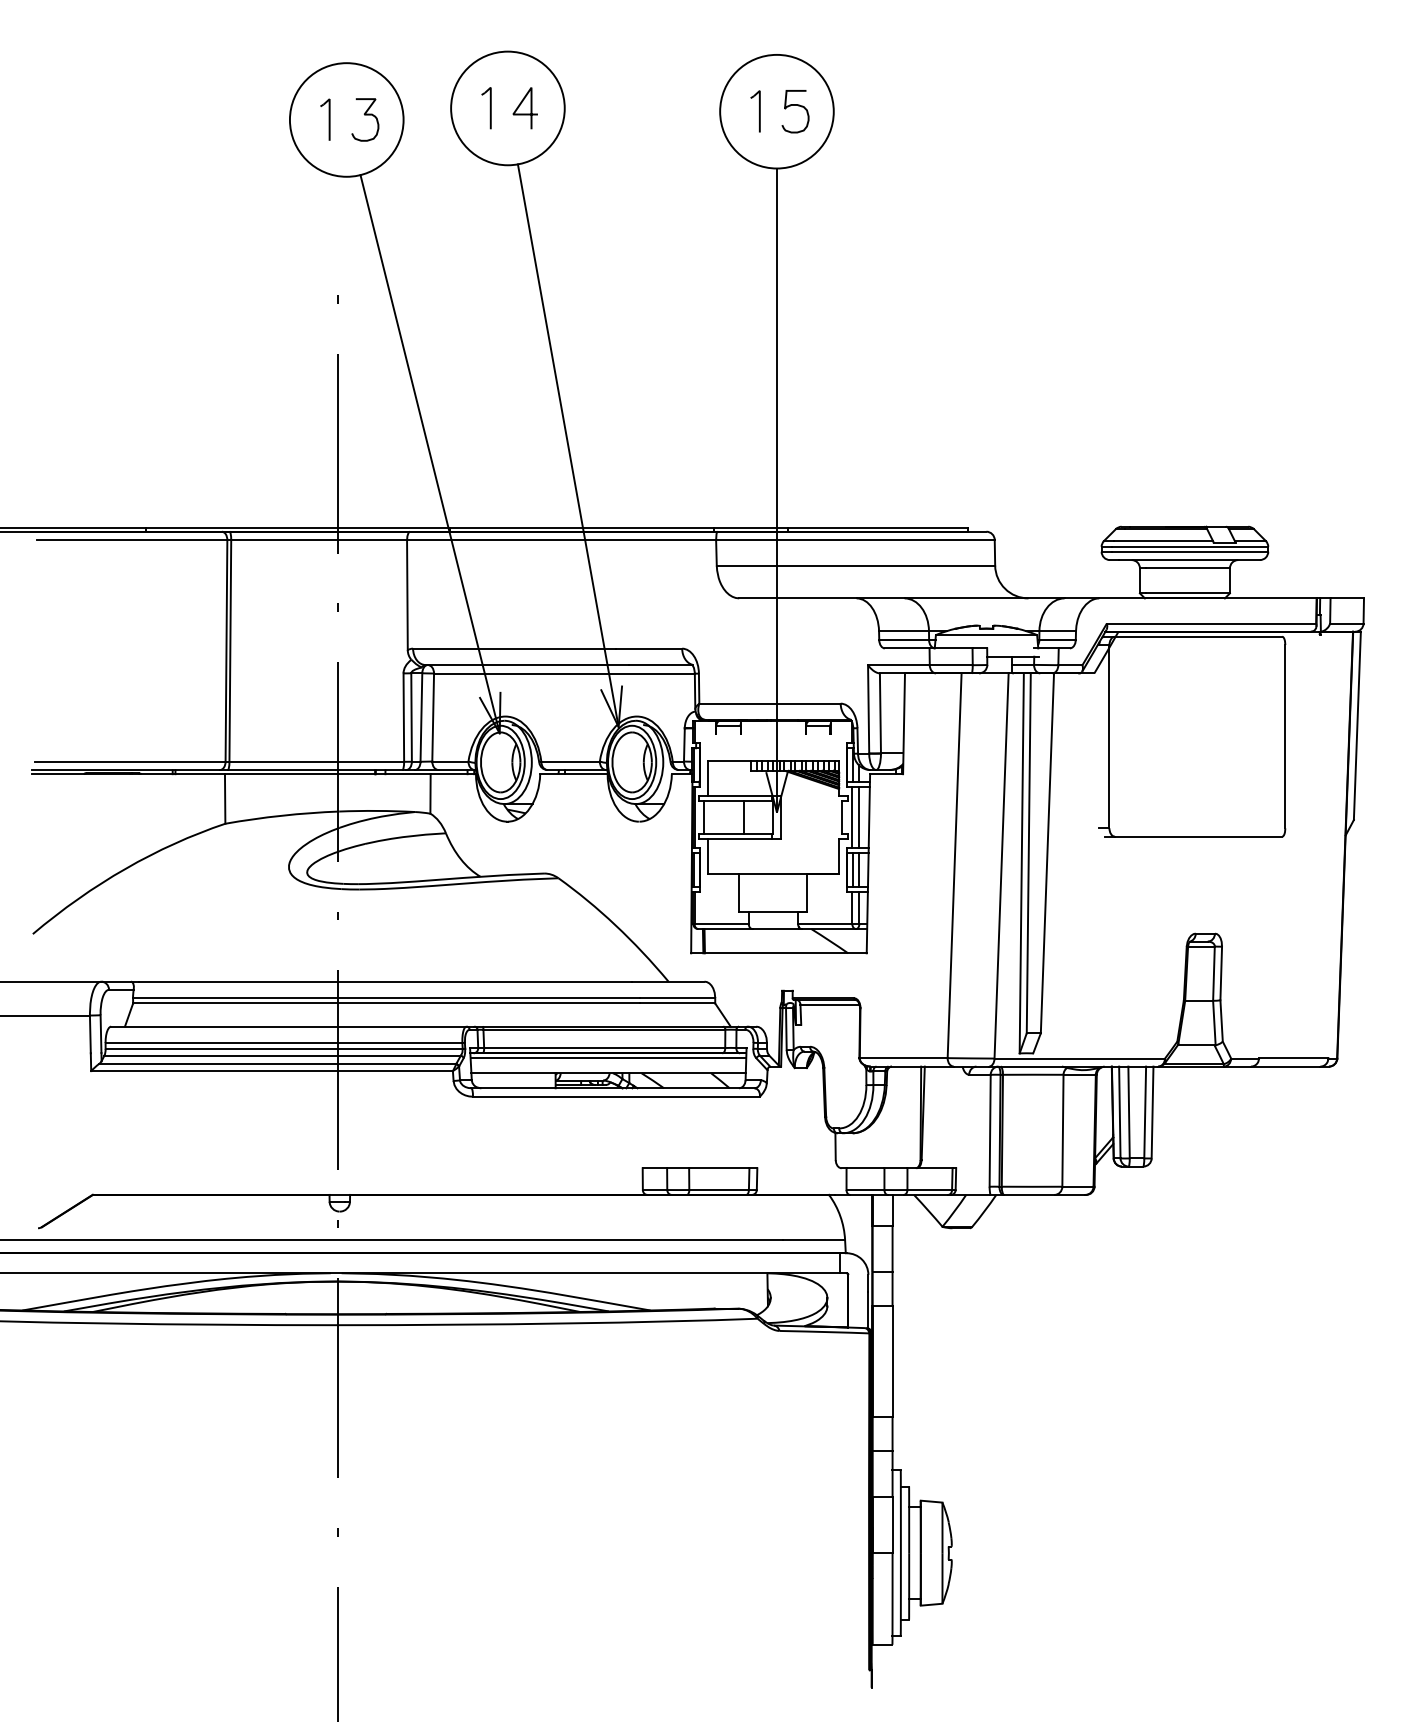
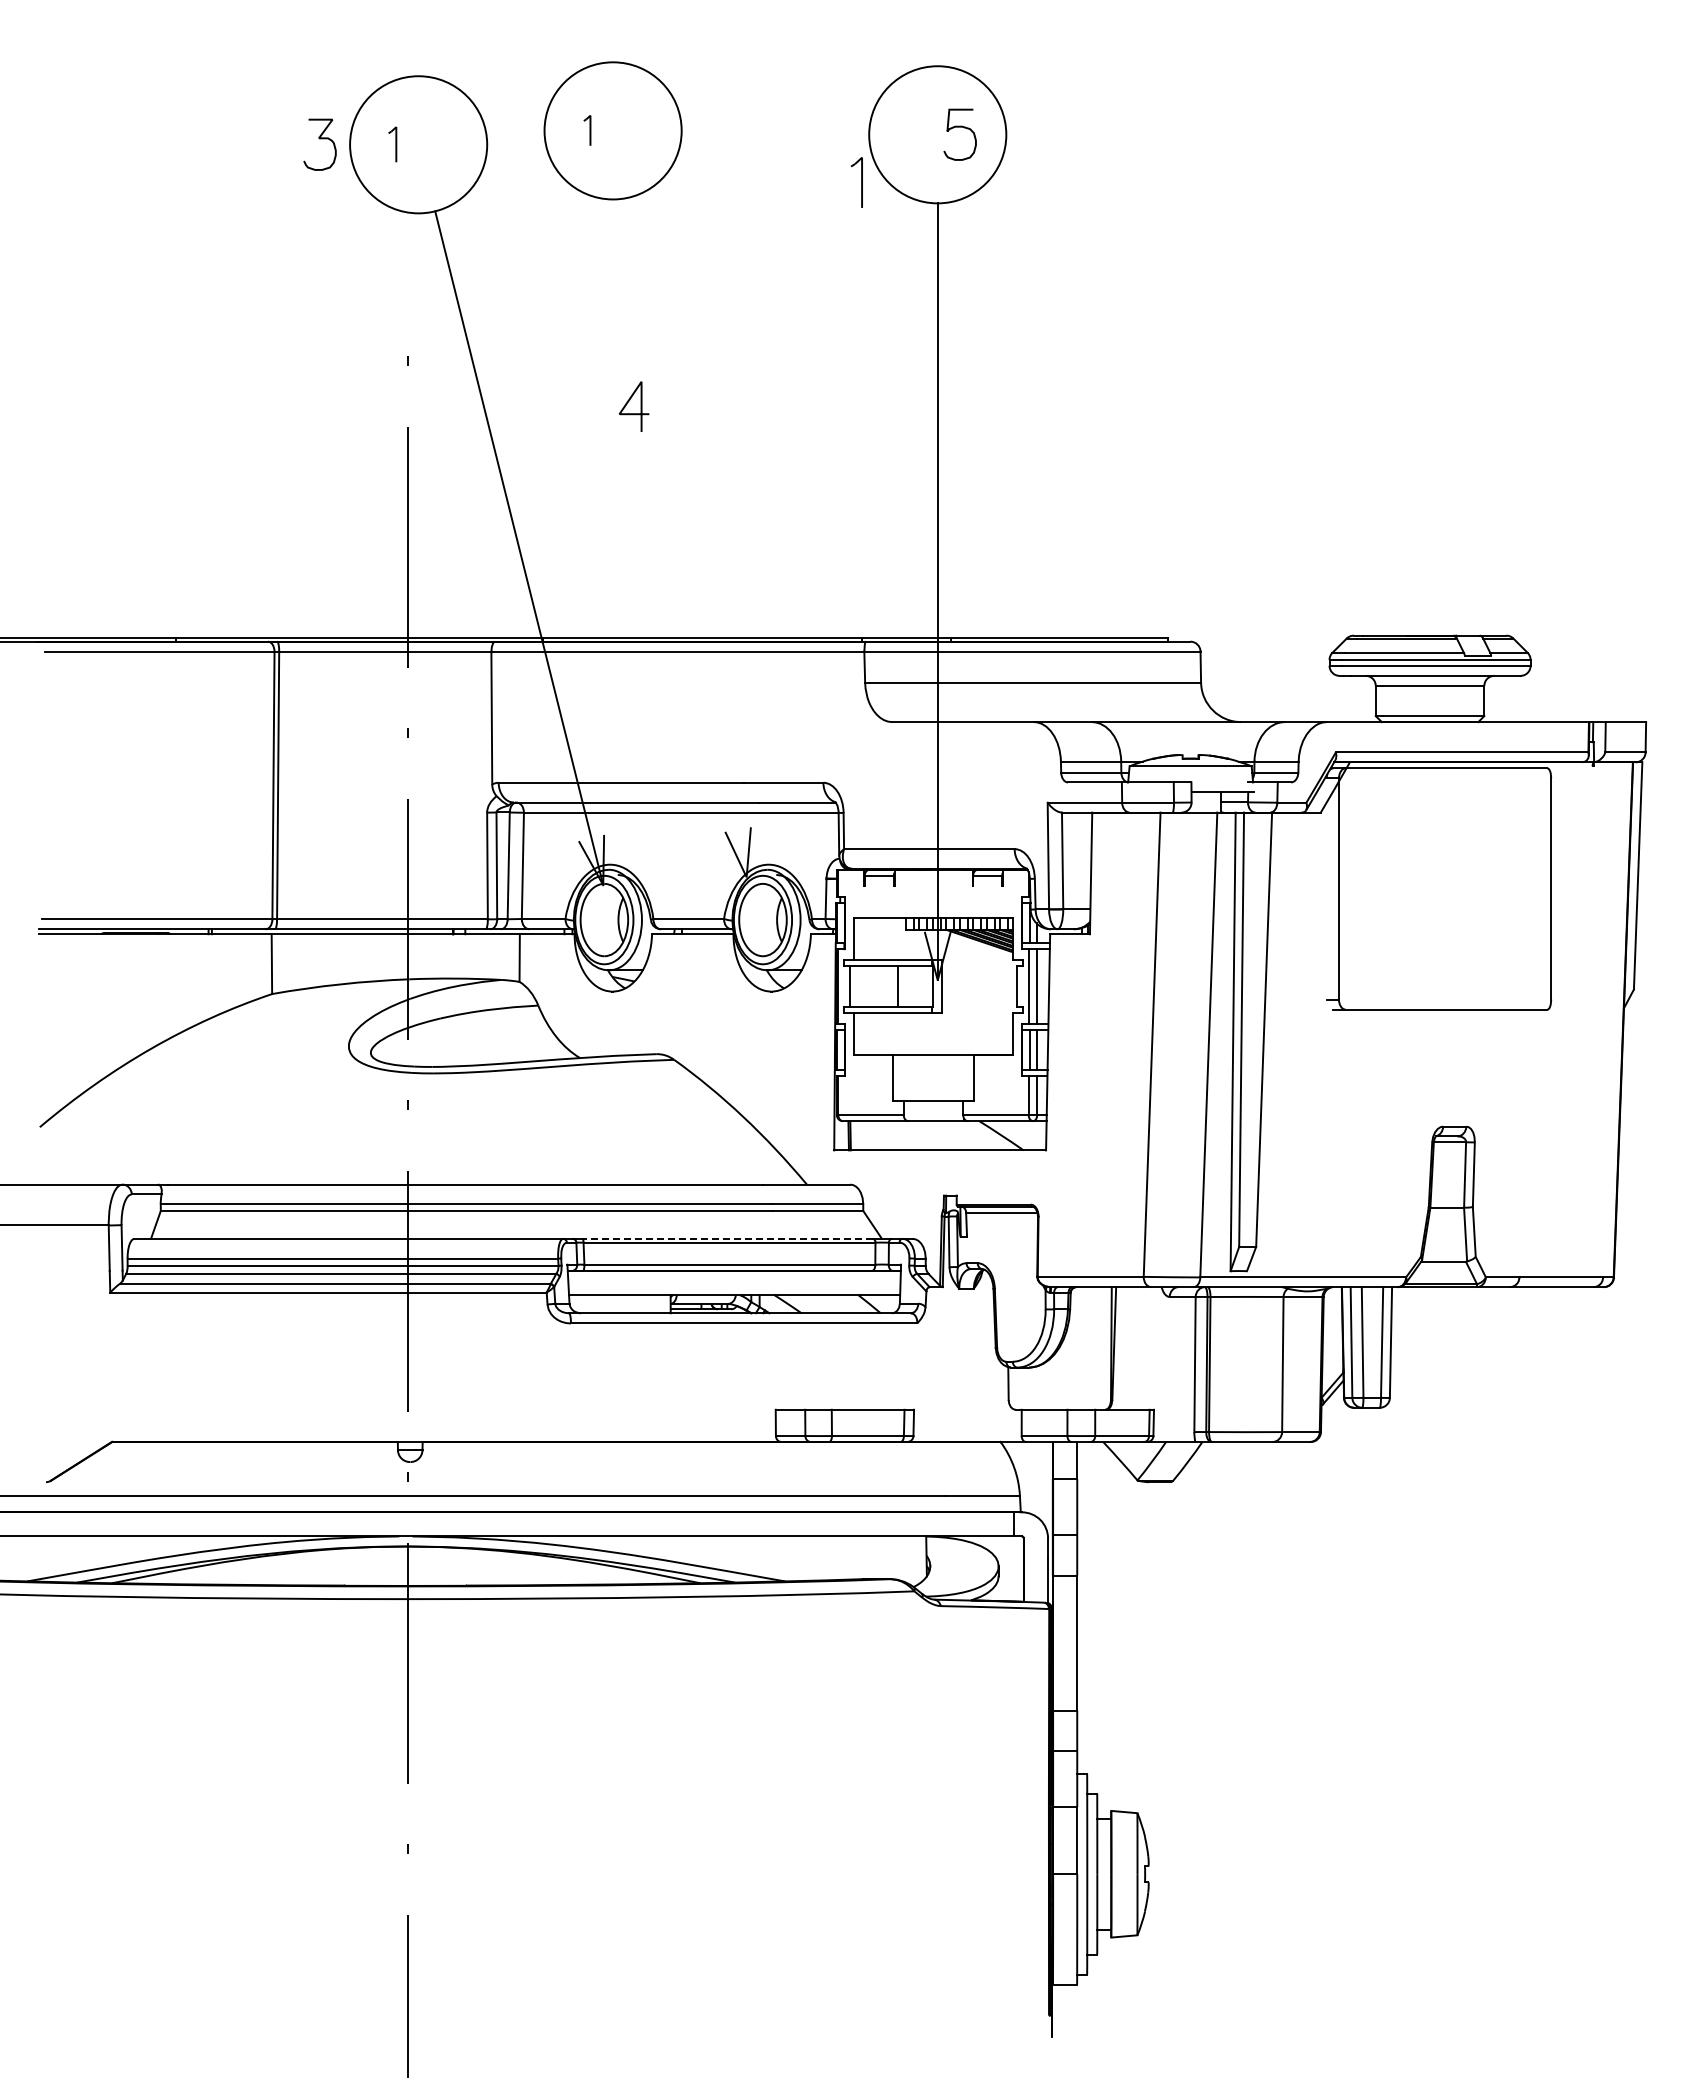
part: (486, 108) -> (587, 130), size x0.6
line: (530, 108) -> (640, 406), moved
part: (755, 111) -> (856, 182), moved
curve: (364, 115) -> (319, 139), moved
part: (325, 119) -> (392, 144), size x0.7
line: (567, 445) -> (685, 537), removed
line: (602, 1026) -> (727, 1238), solid -> dashed
line: (608, 1058) -> (734, 1277), removed

